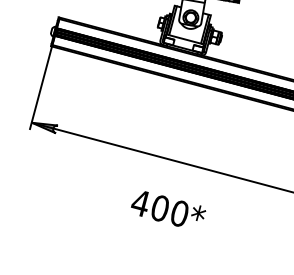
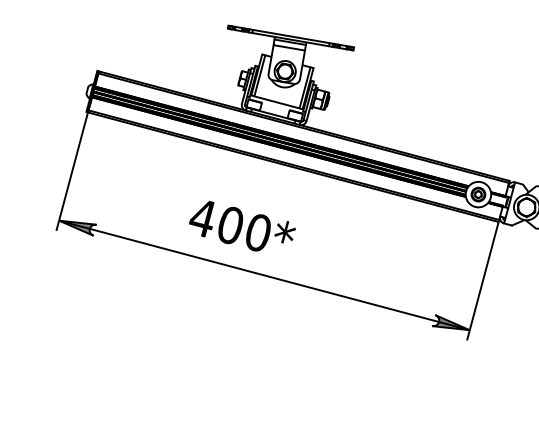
text: (168, 209) -> (242, 226), moved

